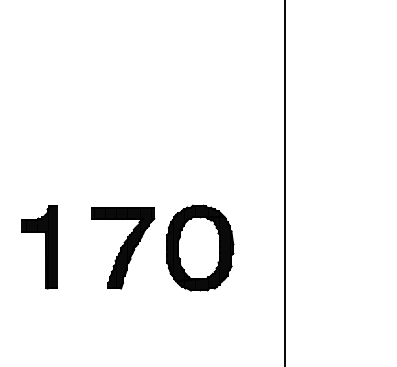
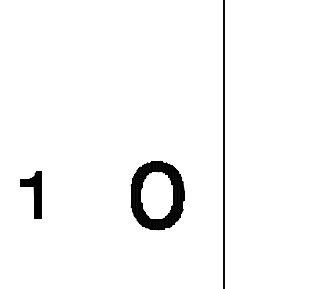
part: (38, 246) -> (30, 194), size x0.7
part: (122, 248) -> (96, 195), removed

